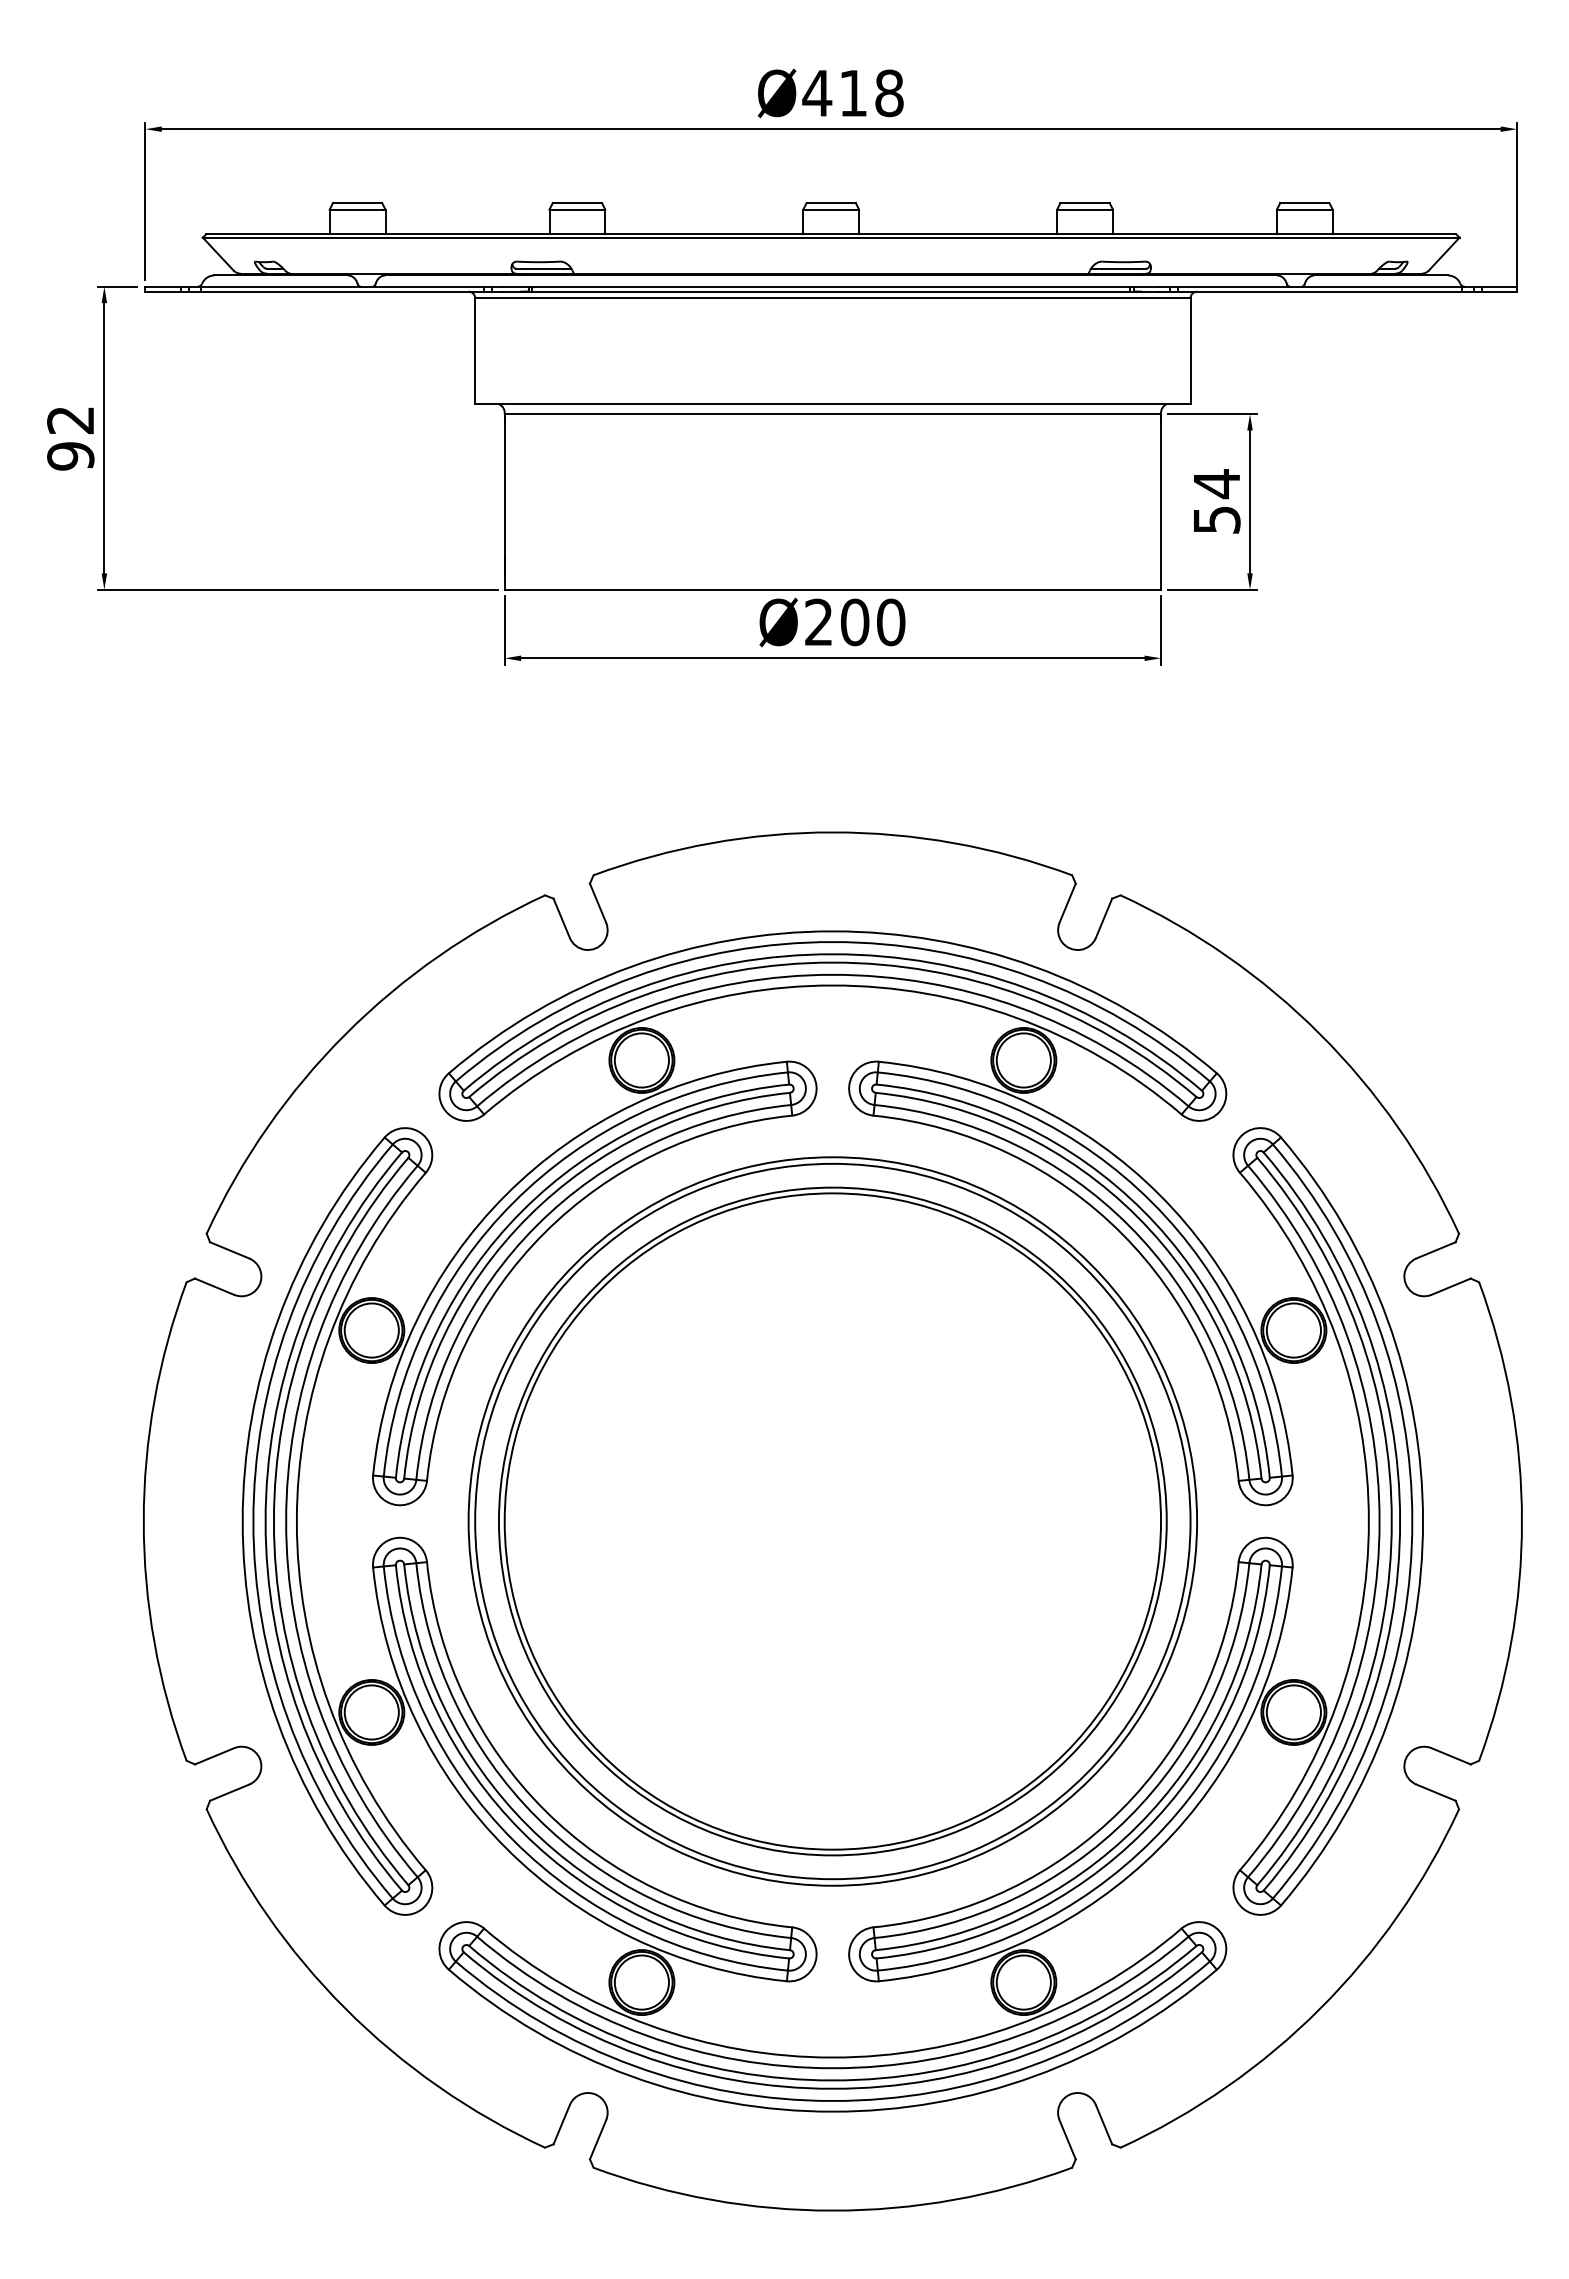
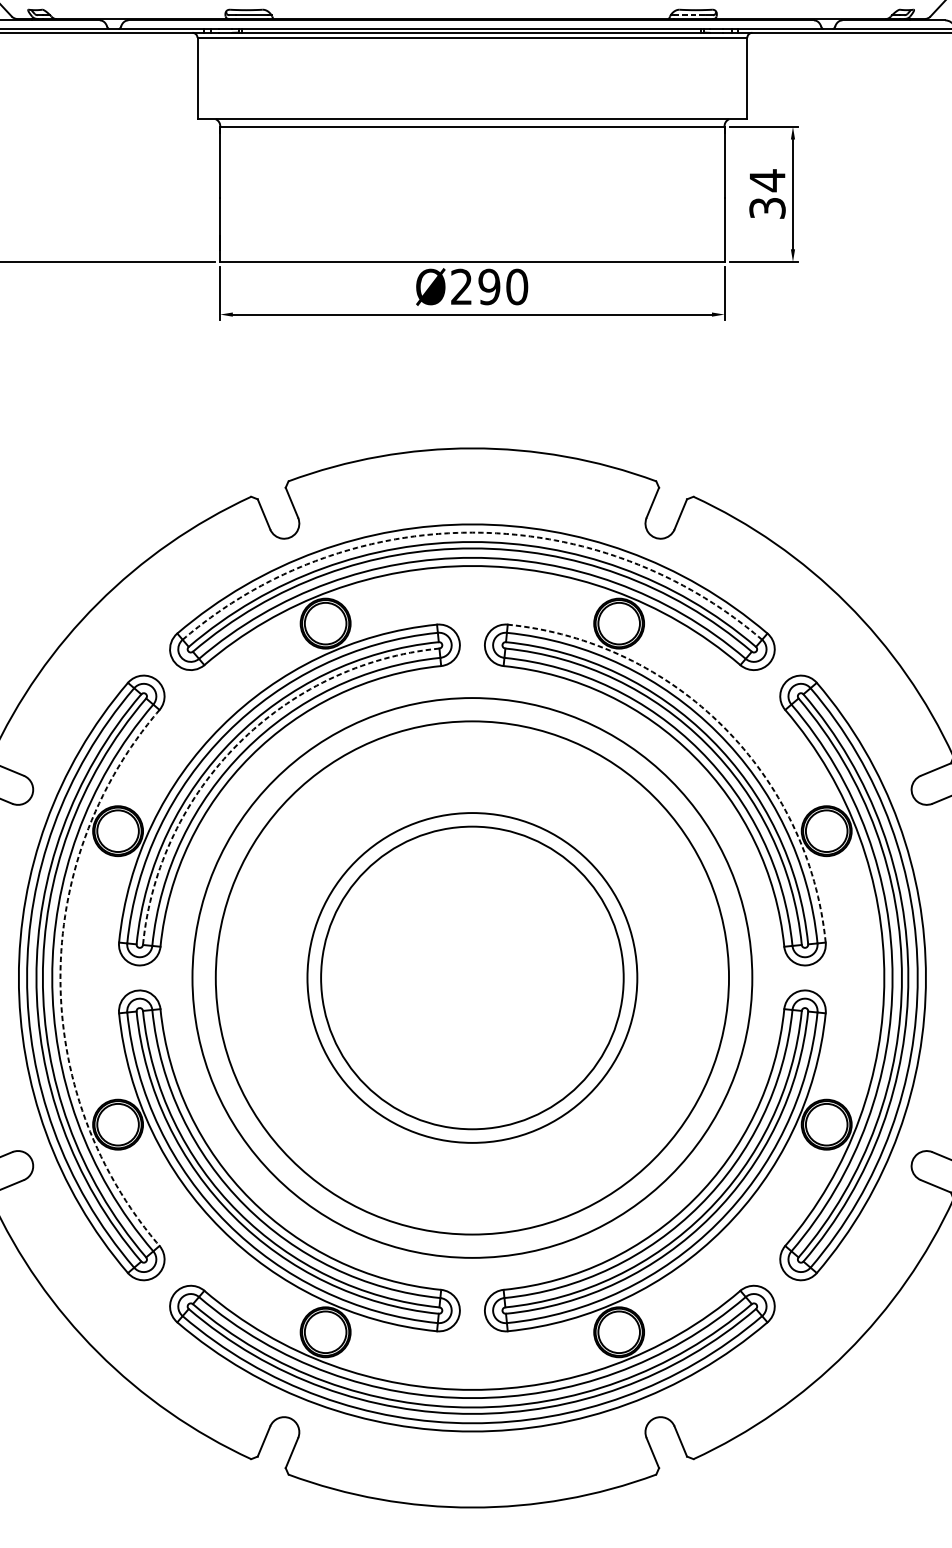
line: (1116, 268) -> (690, 15), solid -> dashed
text: (1216, 519) -> (767, 207), 54 -> 34
text: (854, 622) -> (489, 287), Ø200 -> Ø290
arc: (832, 942) -> (472, 532), solid -> dashed
arc: (1159, 1194) -> (723, 726), solid -> dashed
arc: (528, 1216) -> (238, 743), solid -> dashed
arc: (296, 1521) -> (60, 977), solid -> dashed
circle: (832, 1521) -> (472, 977), size x0.6
circle: (832, 1521) -> (472, 977), size x0.6

